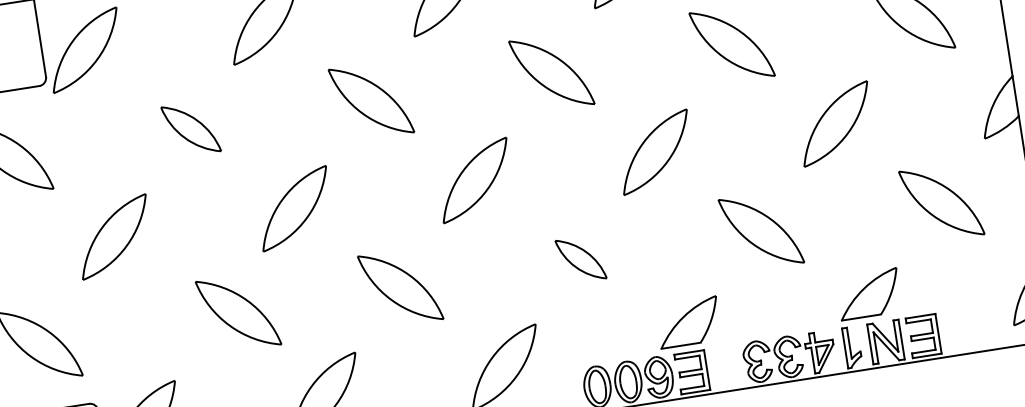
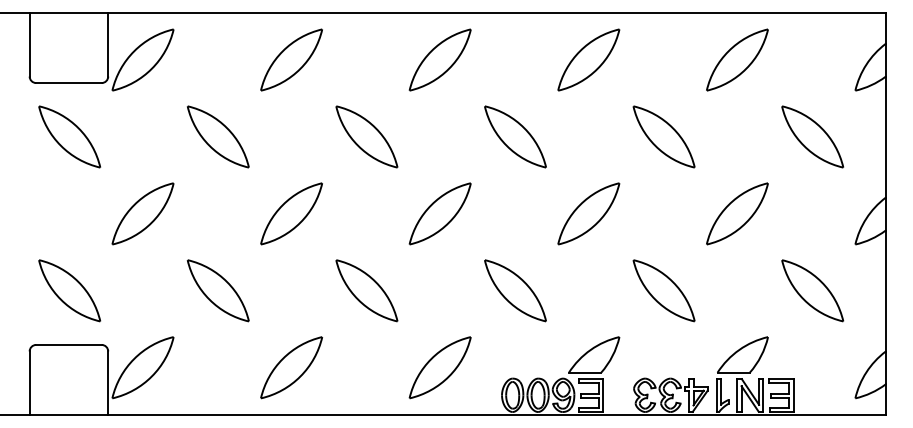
part: (191, 128) -> (218, 136), size x1.43
part: (581, 259) -> (515, 290), size x1.67
part: (237, 312) -> (217, 290), moved

